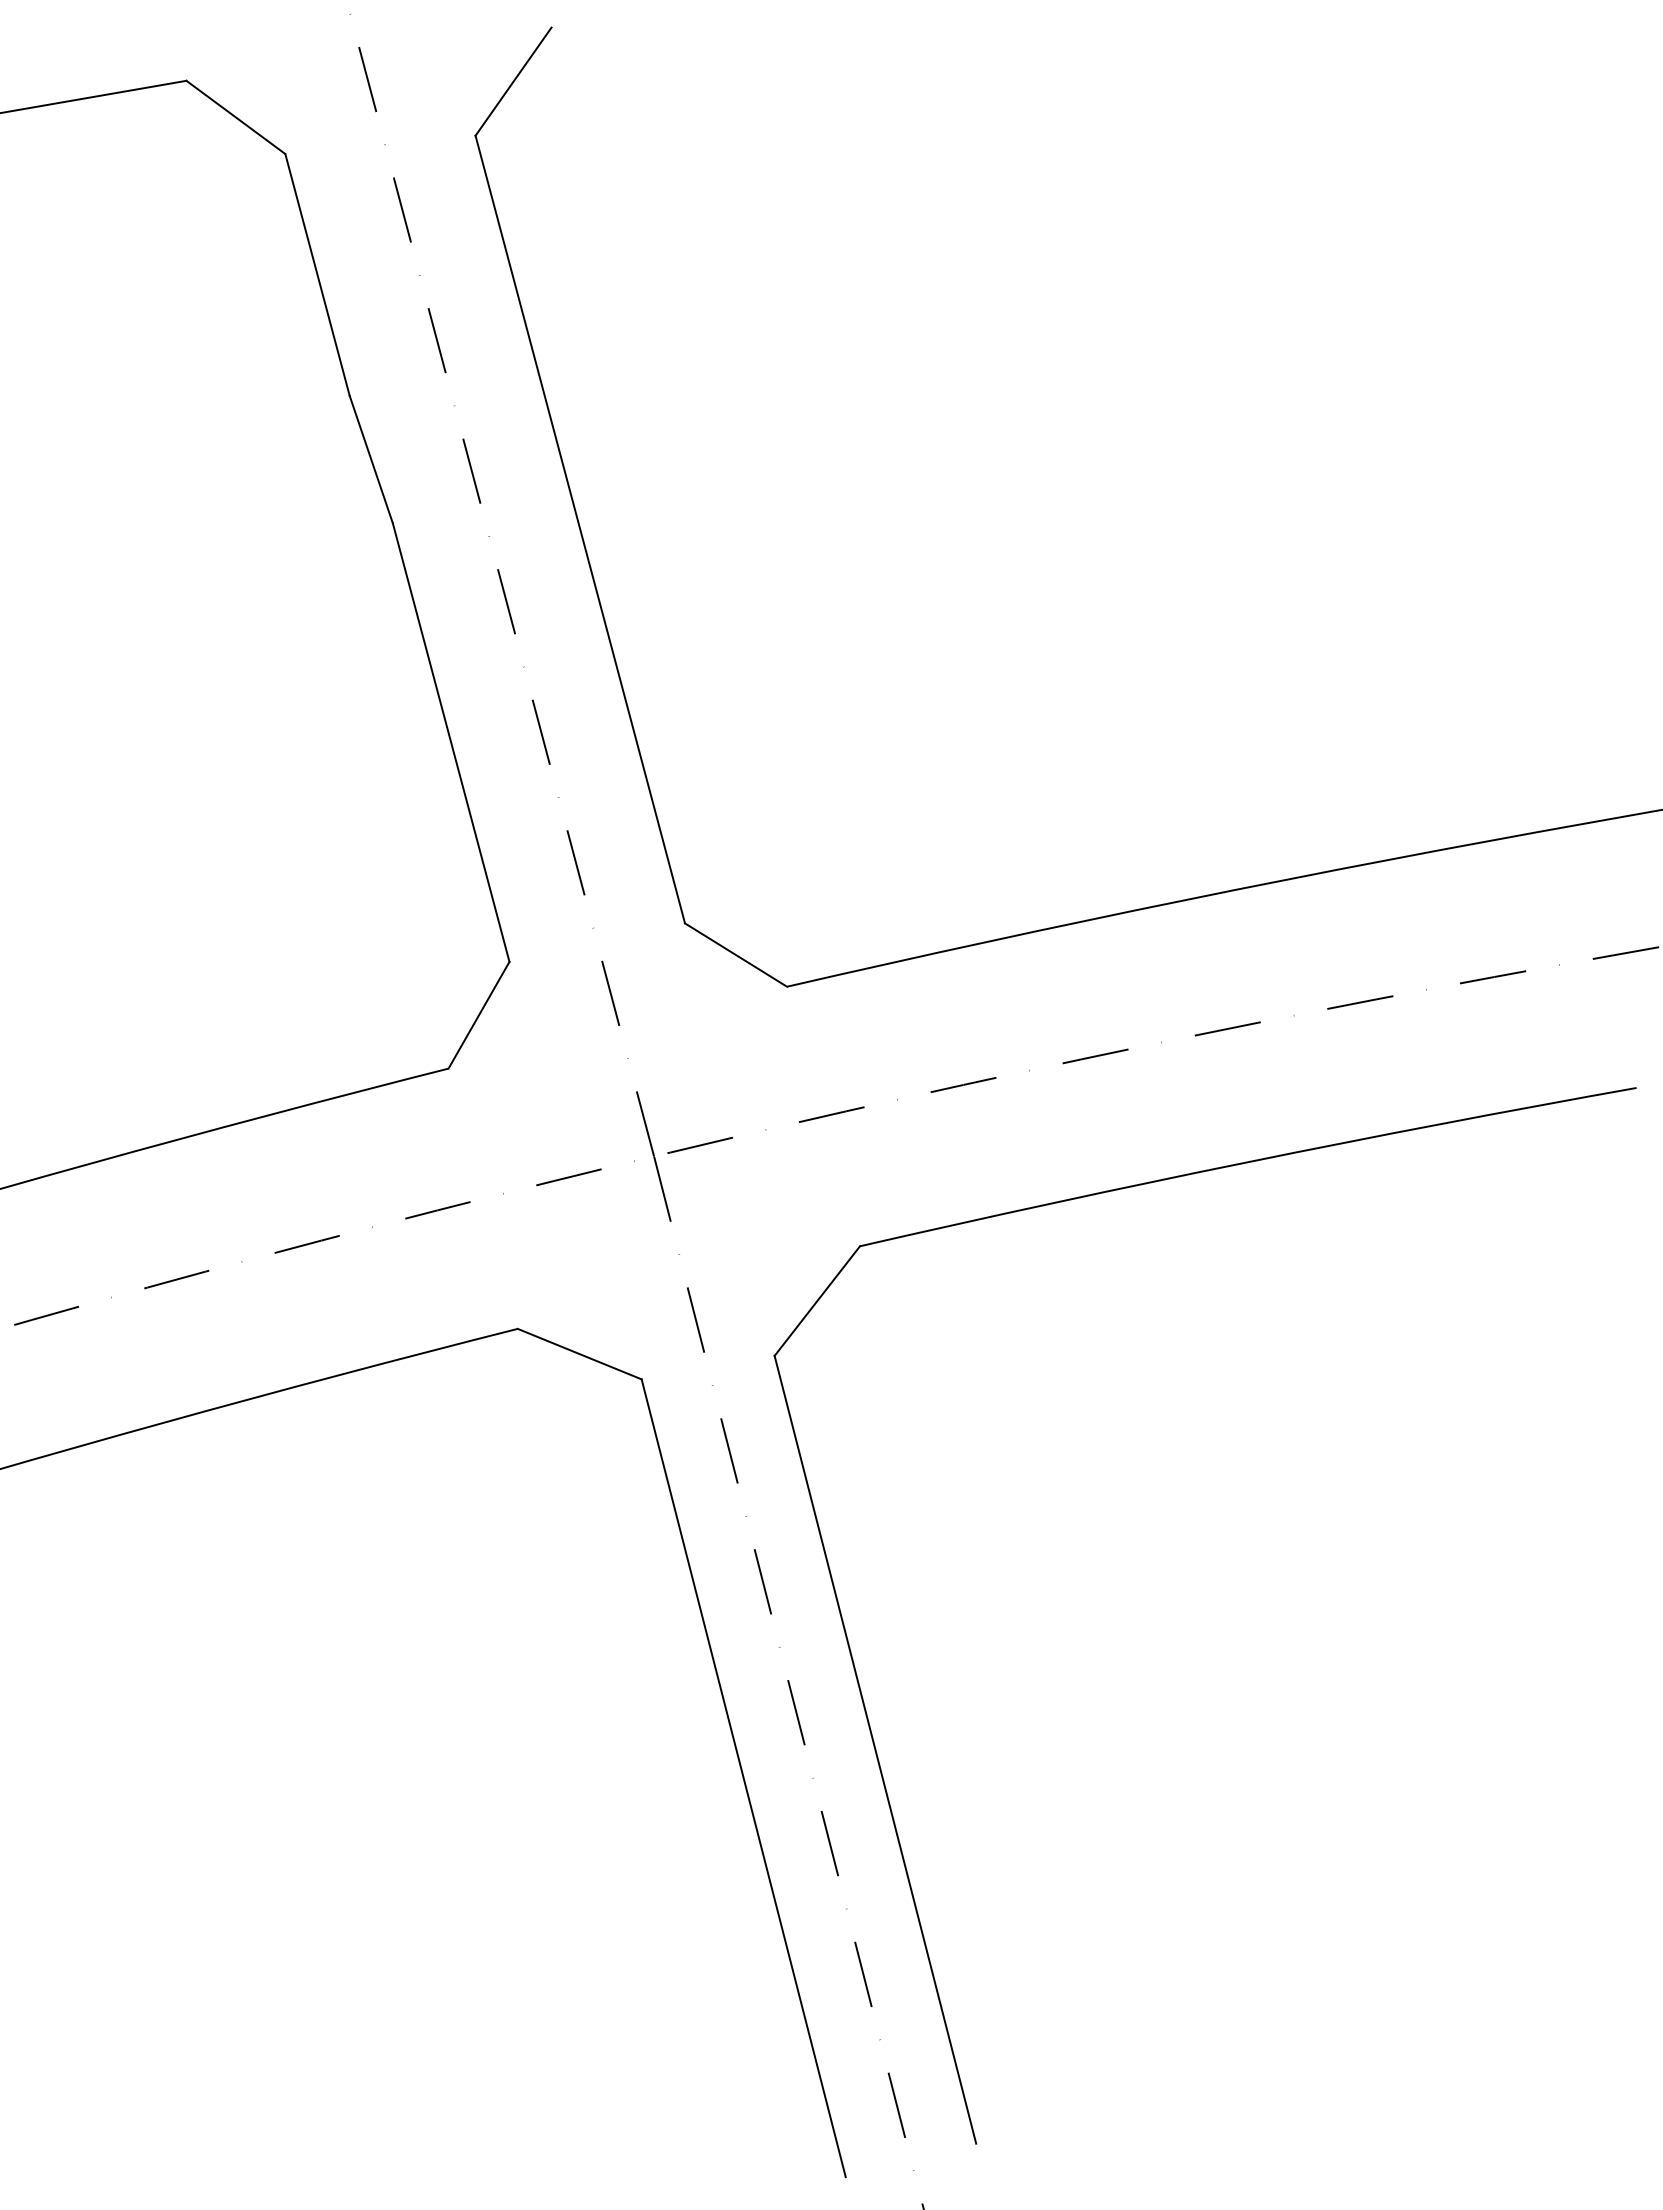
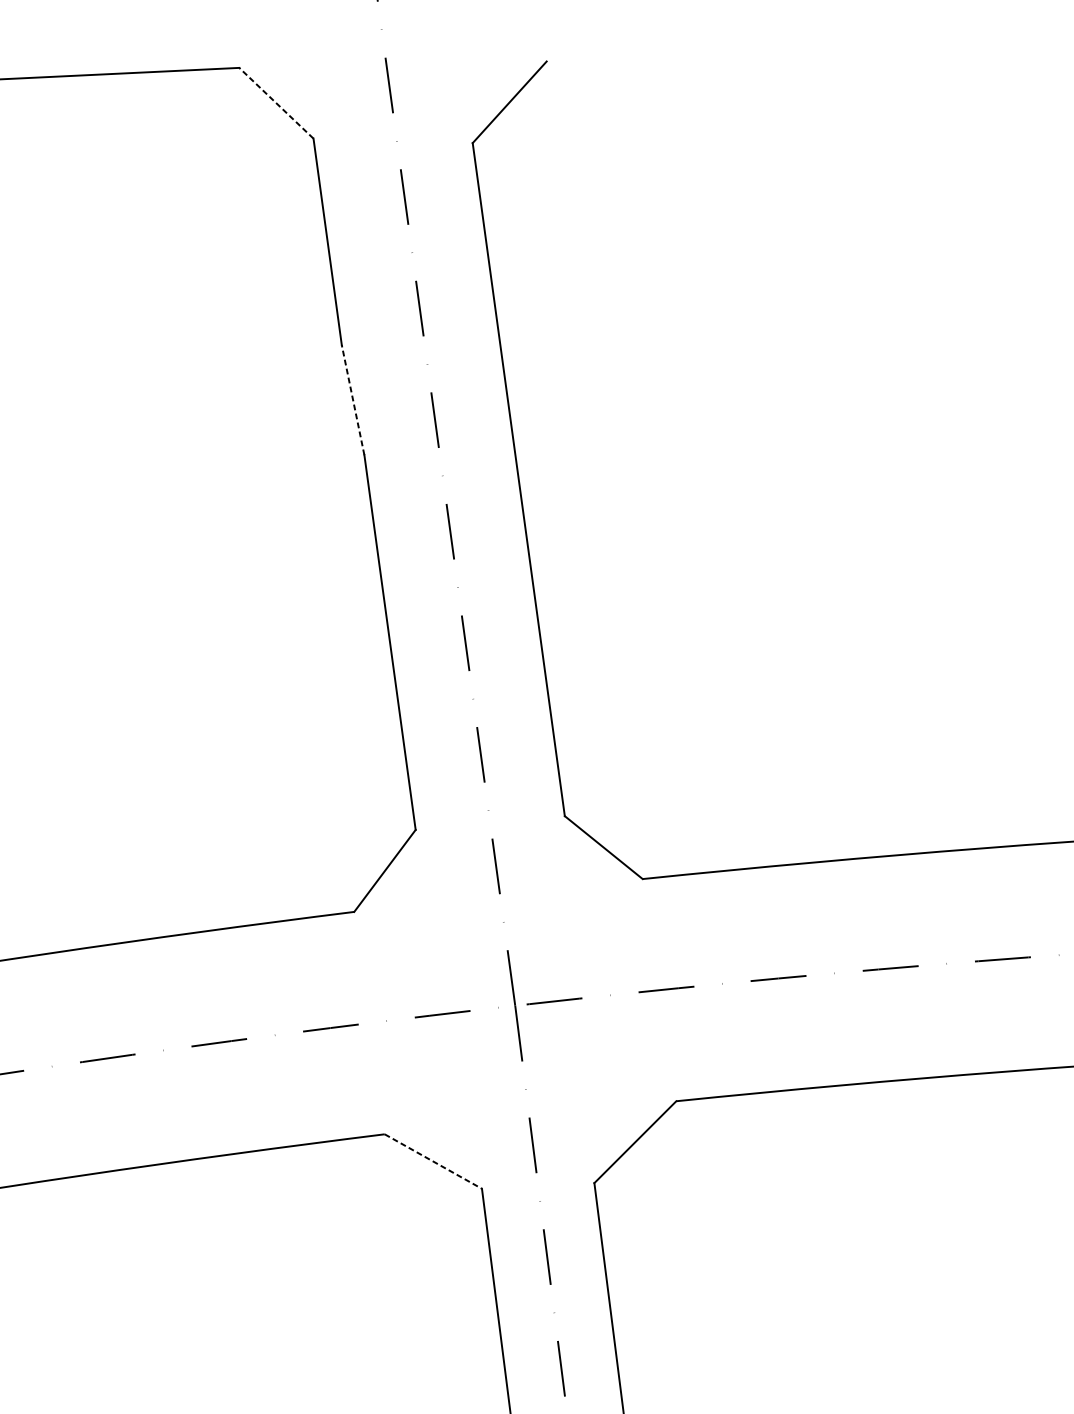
line: (235, 117) -> (276, 103), solid -> dashed
line: (371, 459) -> (353, 400), solid -> dashed
line: (579, 1354) -> (433, 1161), solid -> dashed

